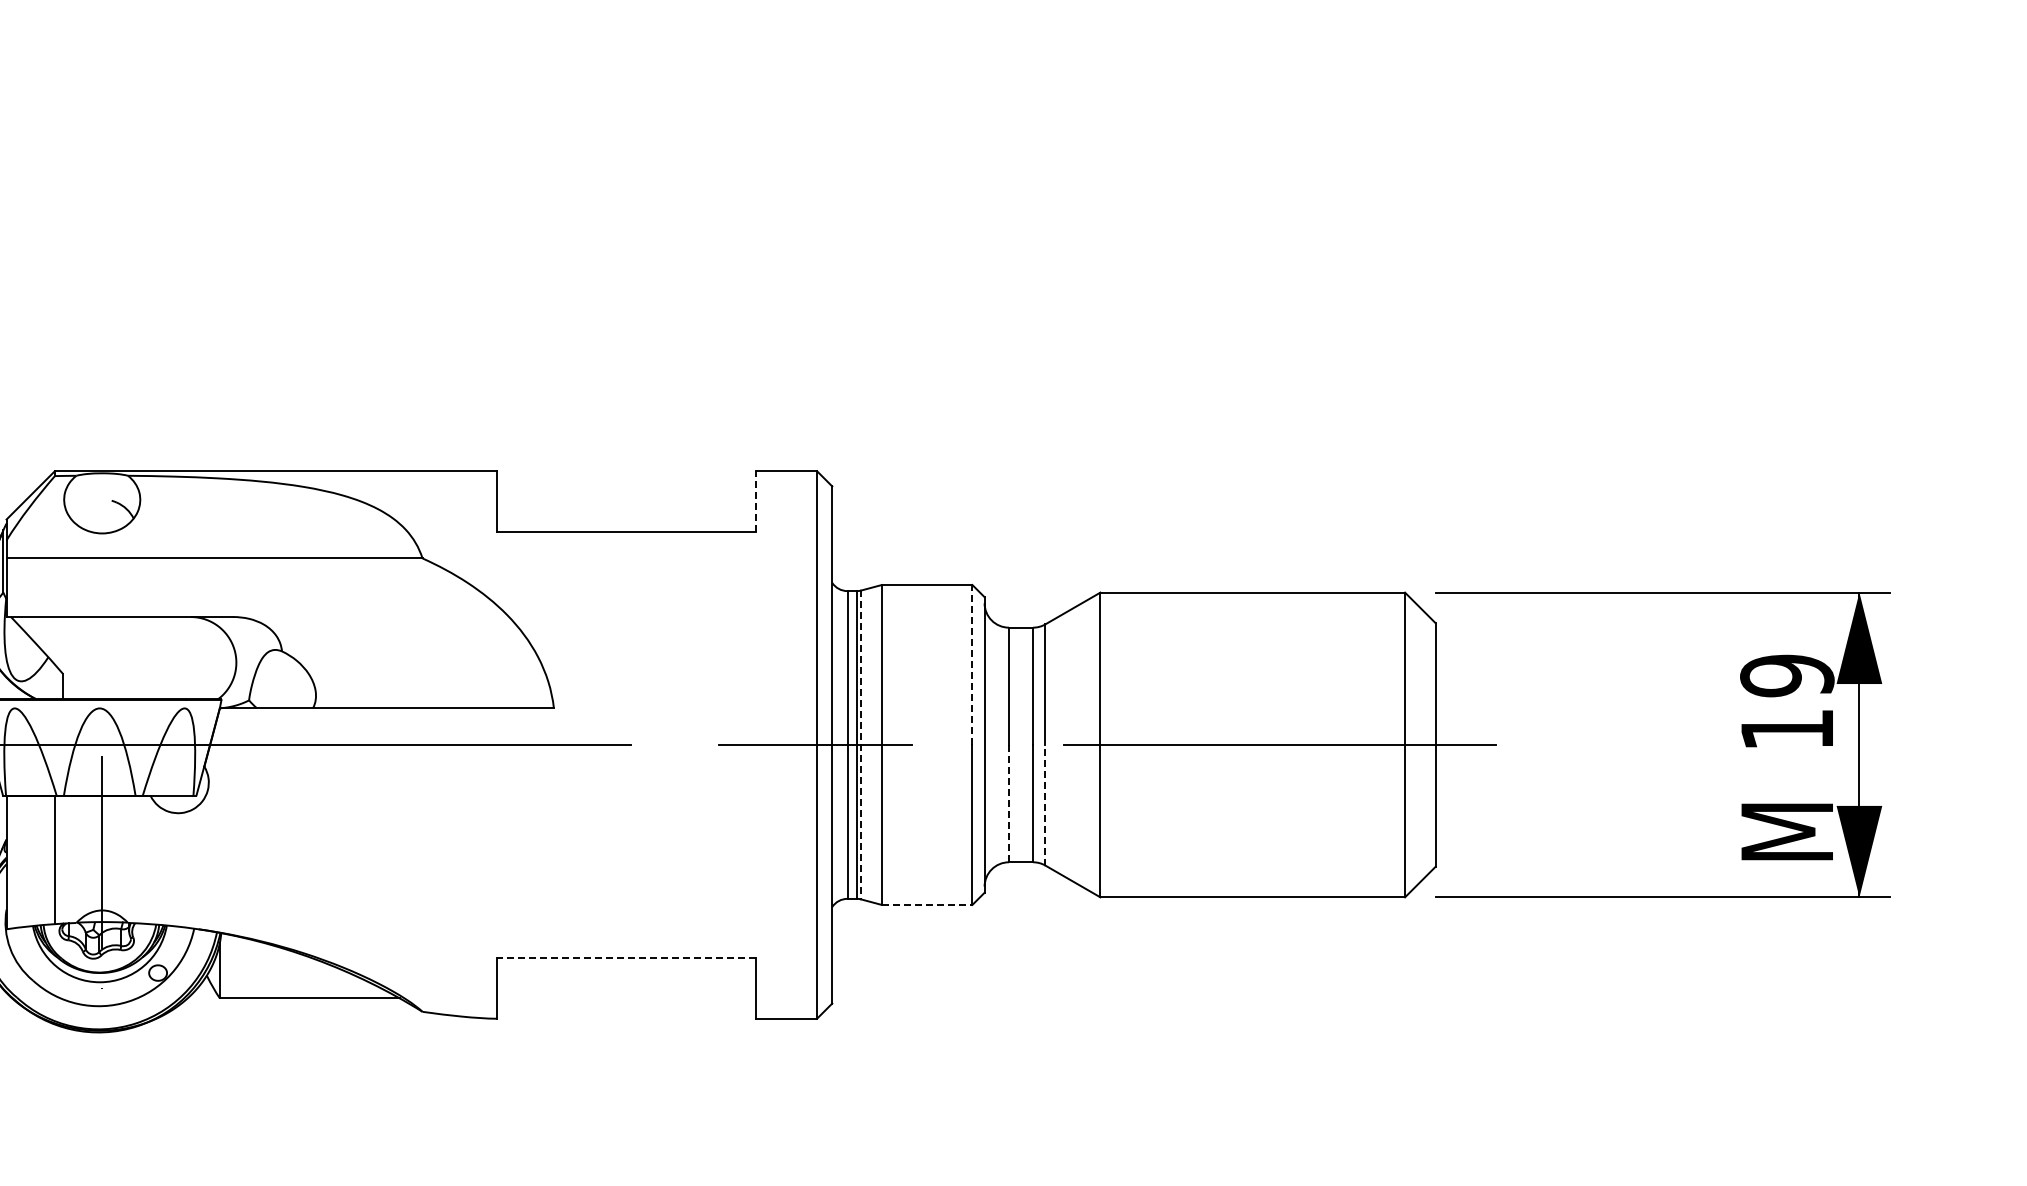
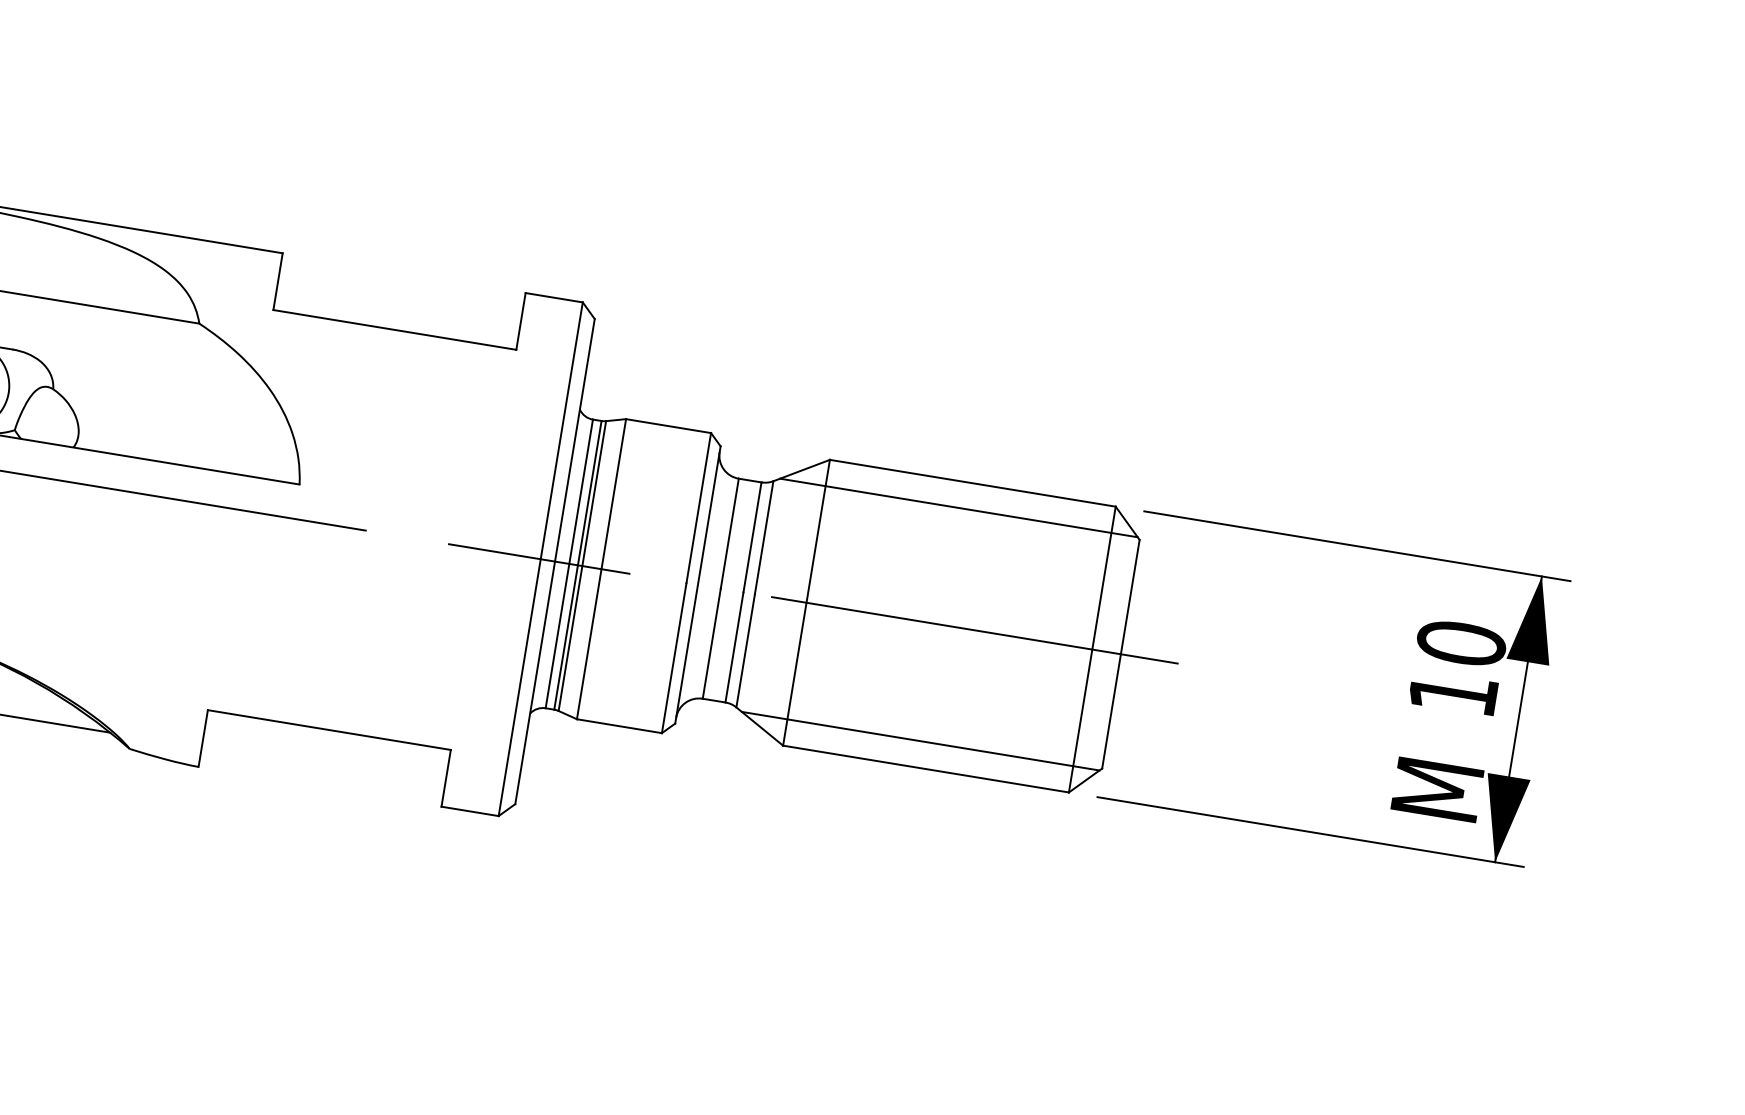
line: (756, 500) -> (521, 320), dashed -> solid
line: (1242, 620) -> (958, 507), added
line: (972, 665) -> (698, 508), dashed -> solid
text: (1787, 675) -> (1461, 643), 19 -> 10
line: (861, 745) -> (582, 566), dashed -> solid
line: (1008, 803) -> (711, 643), dashed -> solid
line: (1045, 804) -> (745, 650), dashed -> solid
line: (1242, 869) -> (920, 741), added
line: (927, 904) -> (619, 725), dashed -> solid
line: (626, 958) -> (329, 730), dashed -> solid

